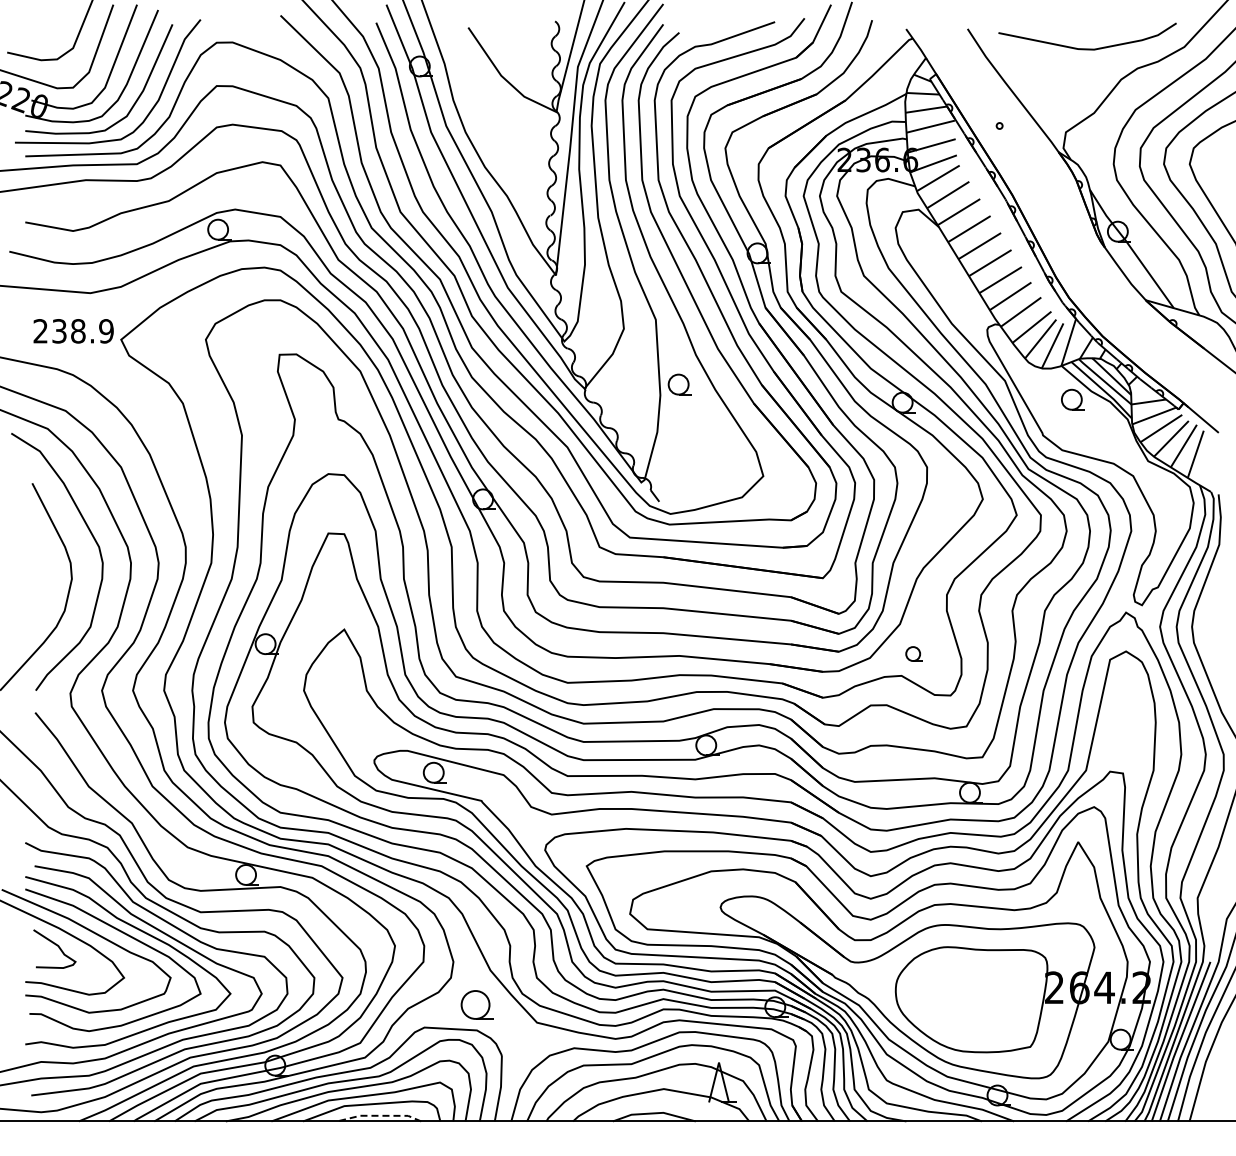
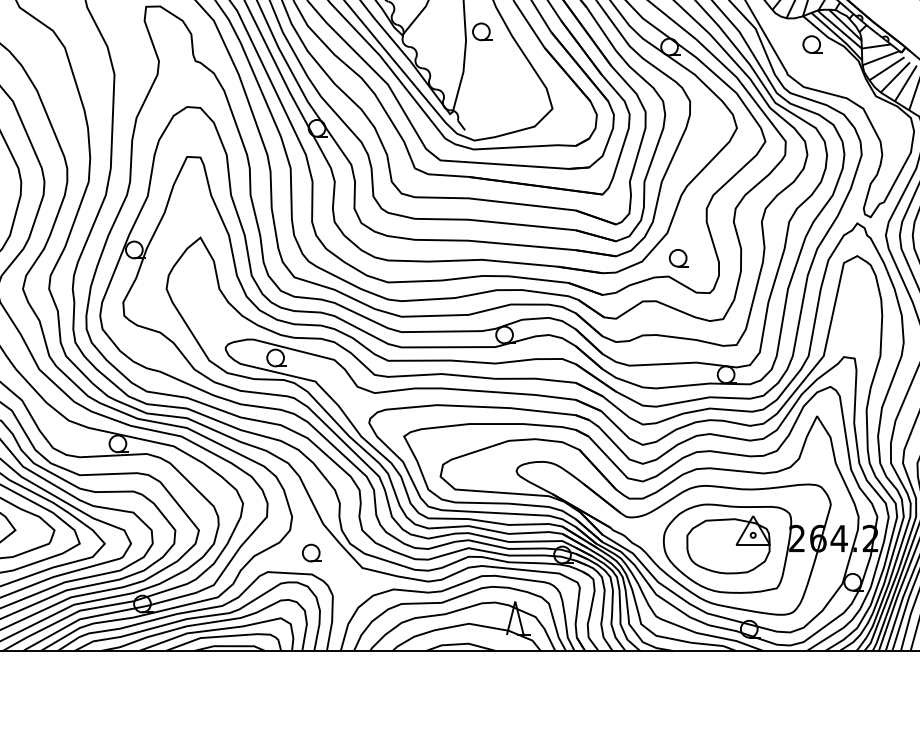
part: (913, 653) -> (678, 257), size x1.43
part: (972, 995) -> (728, 545), added
part: (477, 1004) -> (312, 552), size x0.71
line: (379, 1115) -> (230, 645), dashed -> solid

